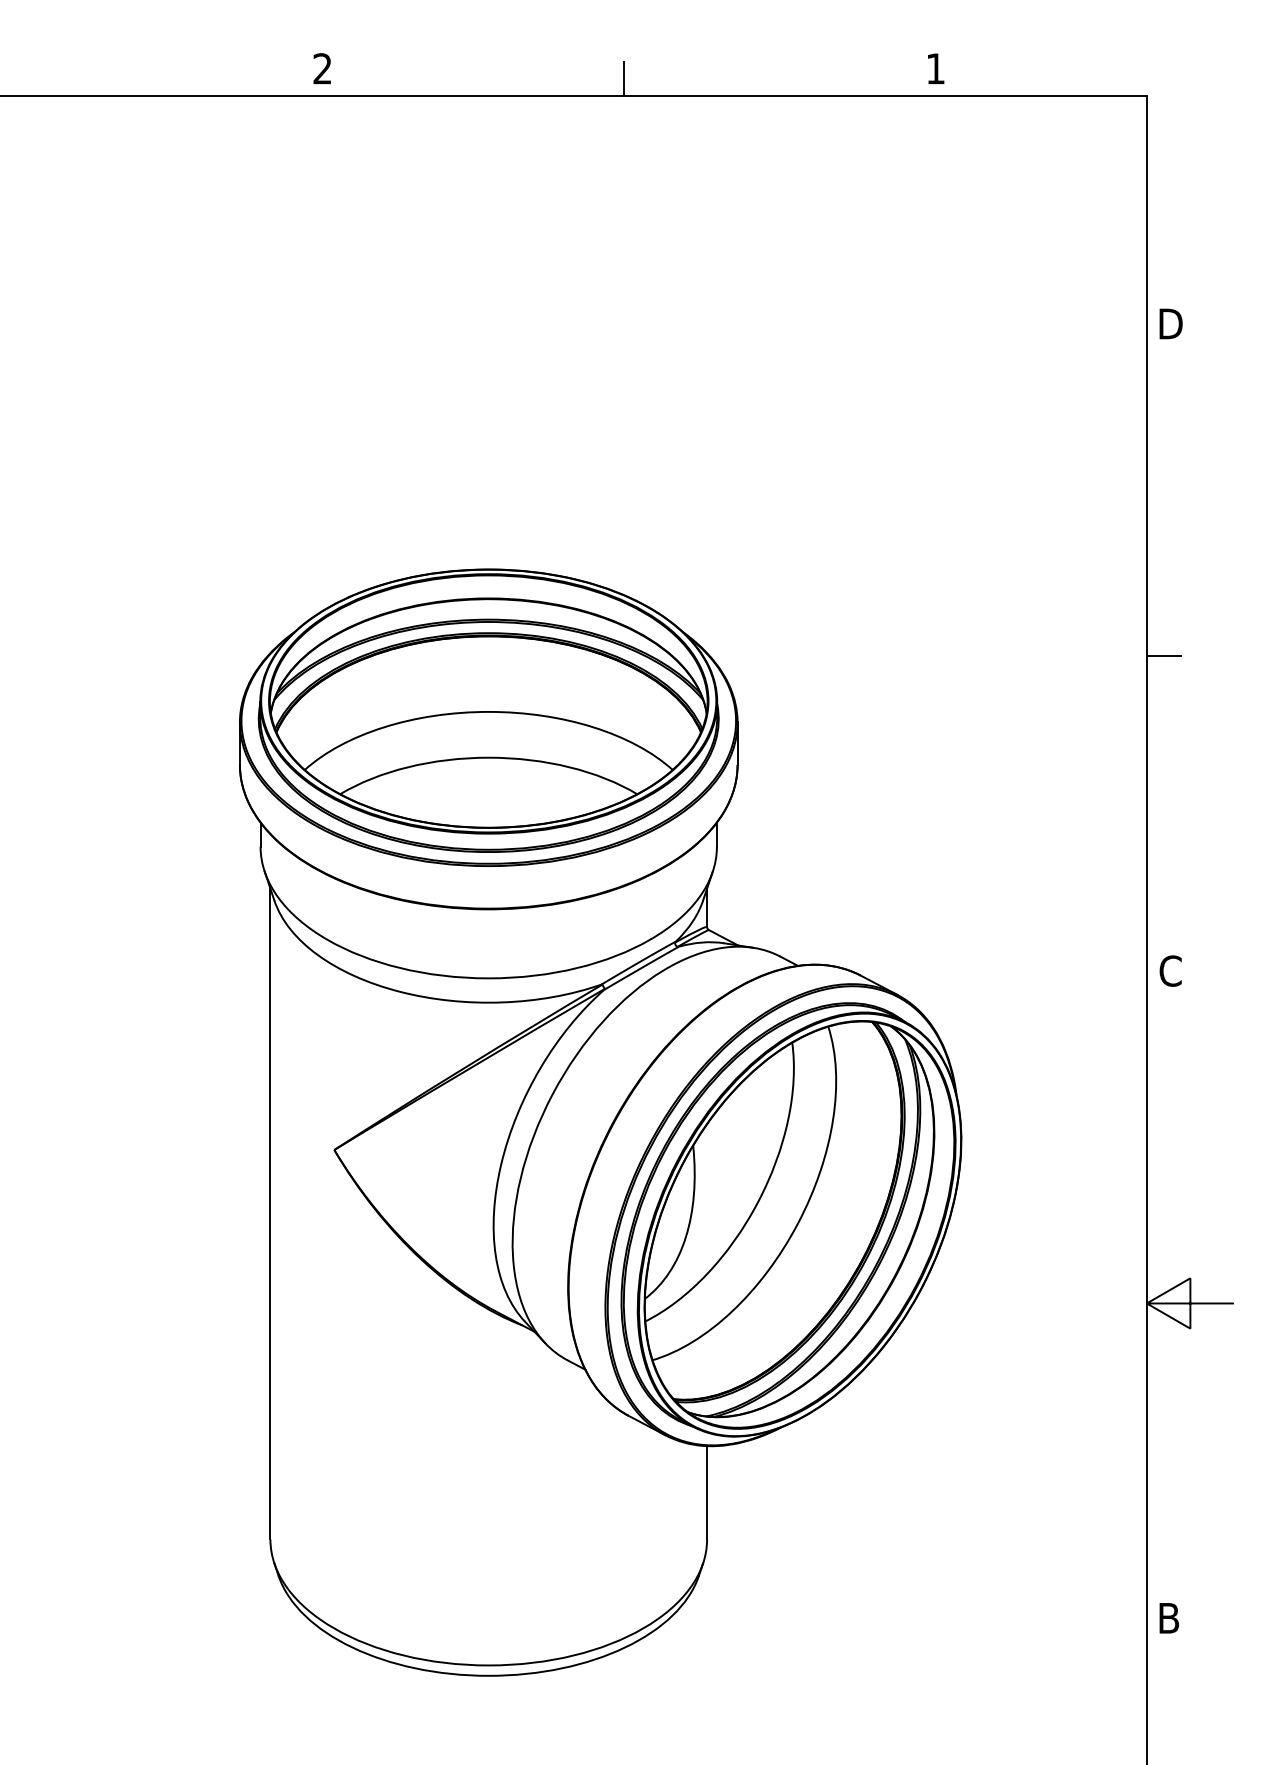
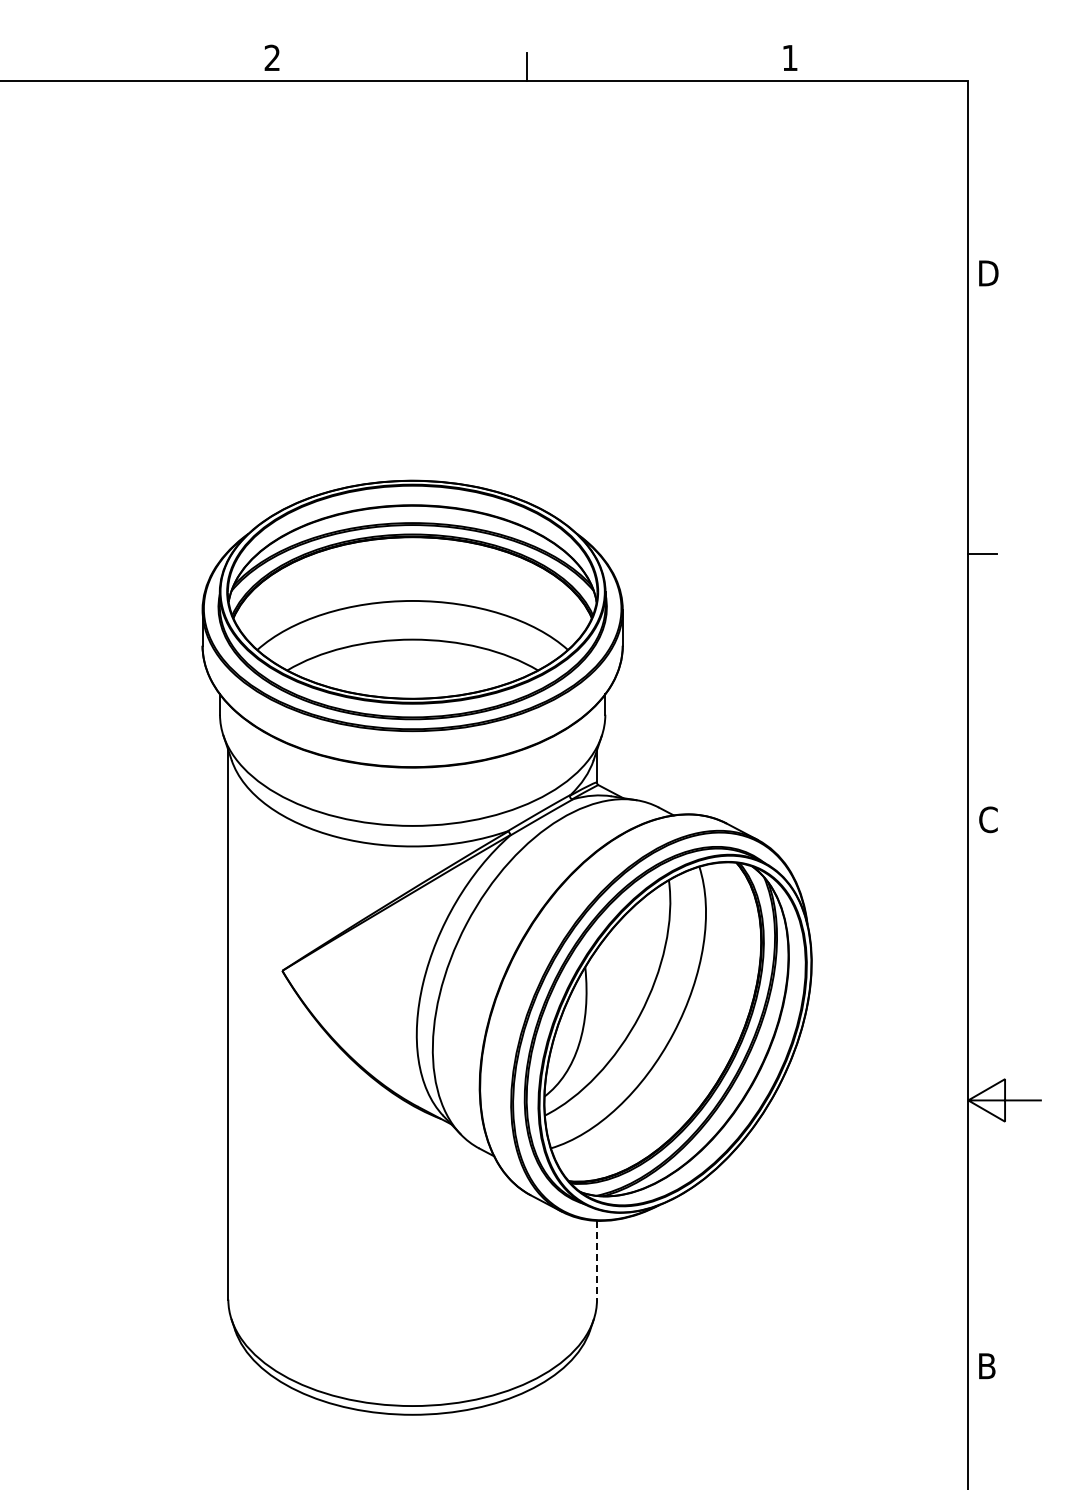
line: (707, 1493) -> (597, 1260), solid -> dashed

